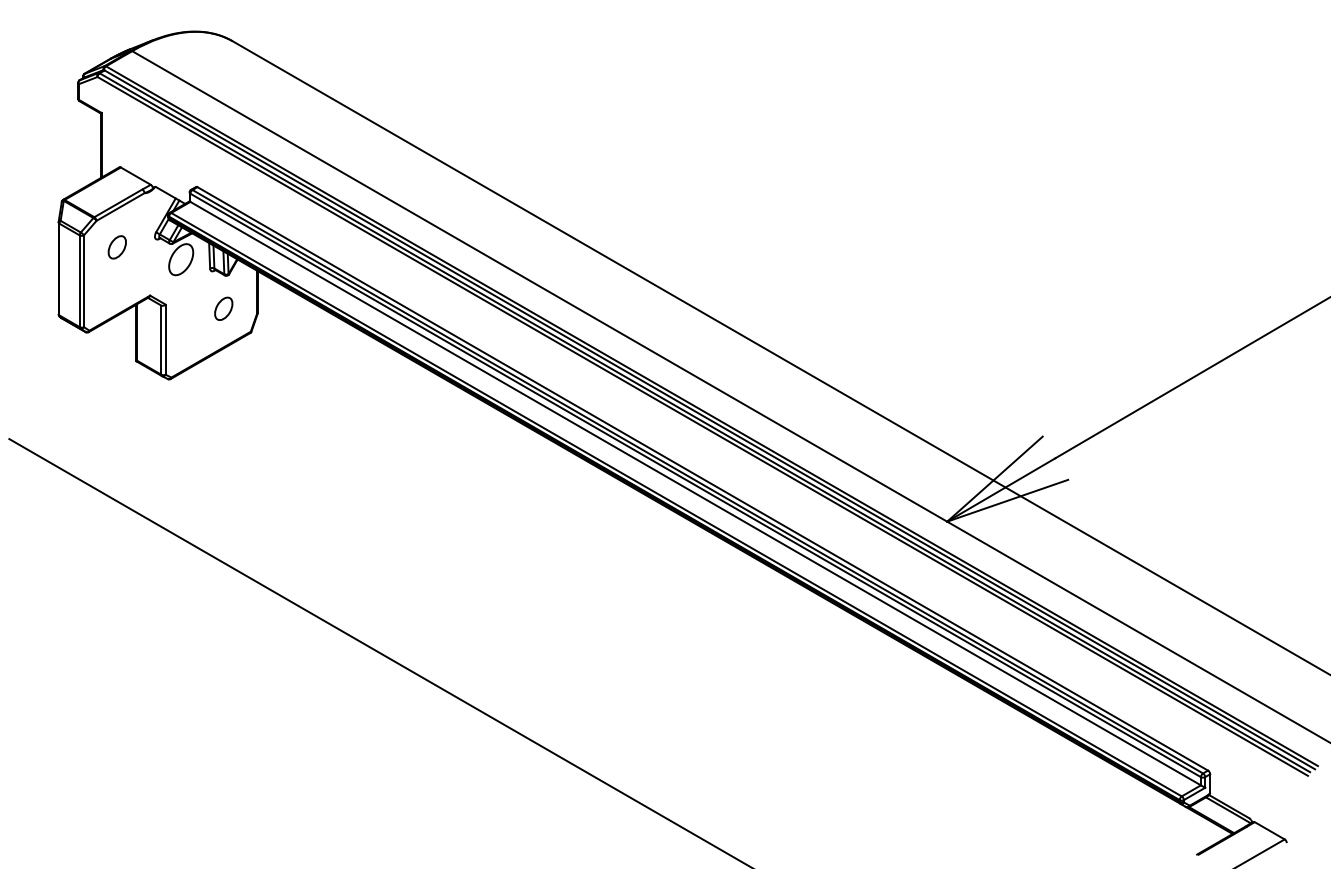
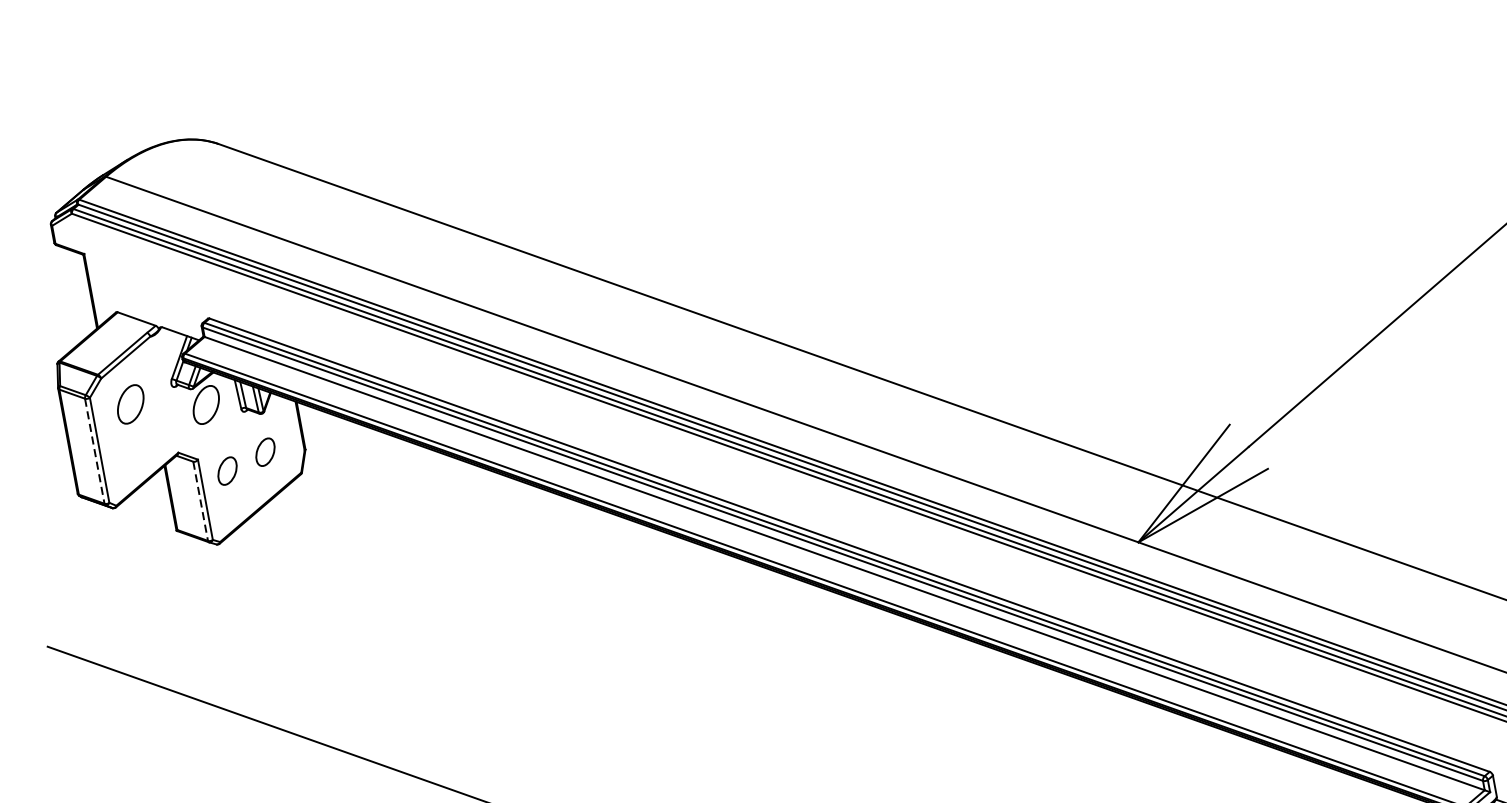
part: (116, 247) -> (129, 404), size x1.4
line: (79, 281) -> (94, 451), solid -> dashed
part: (188, 318) -> (227, 470), added
line: (161, 340) -> (200, 501), solid -> dashed

